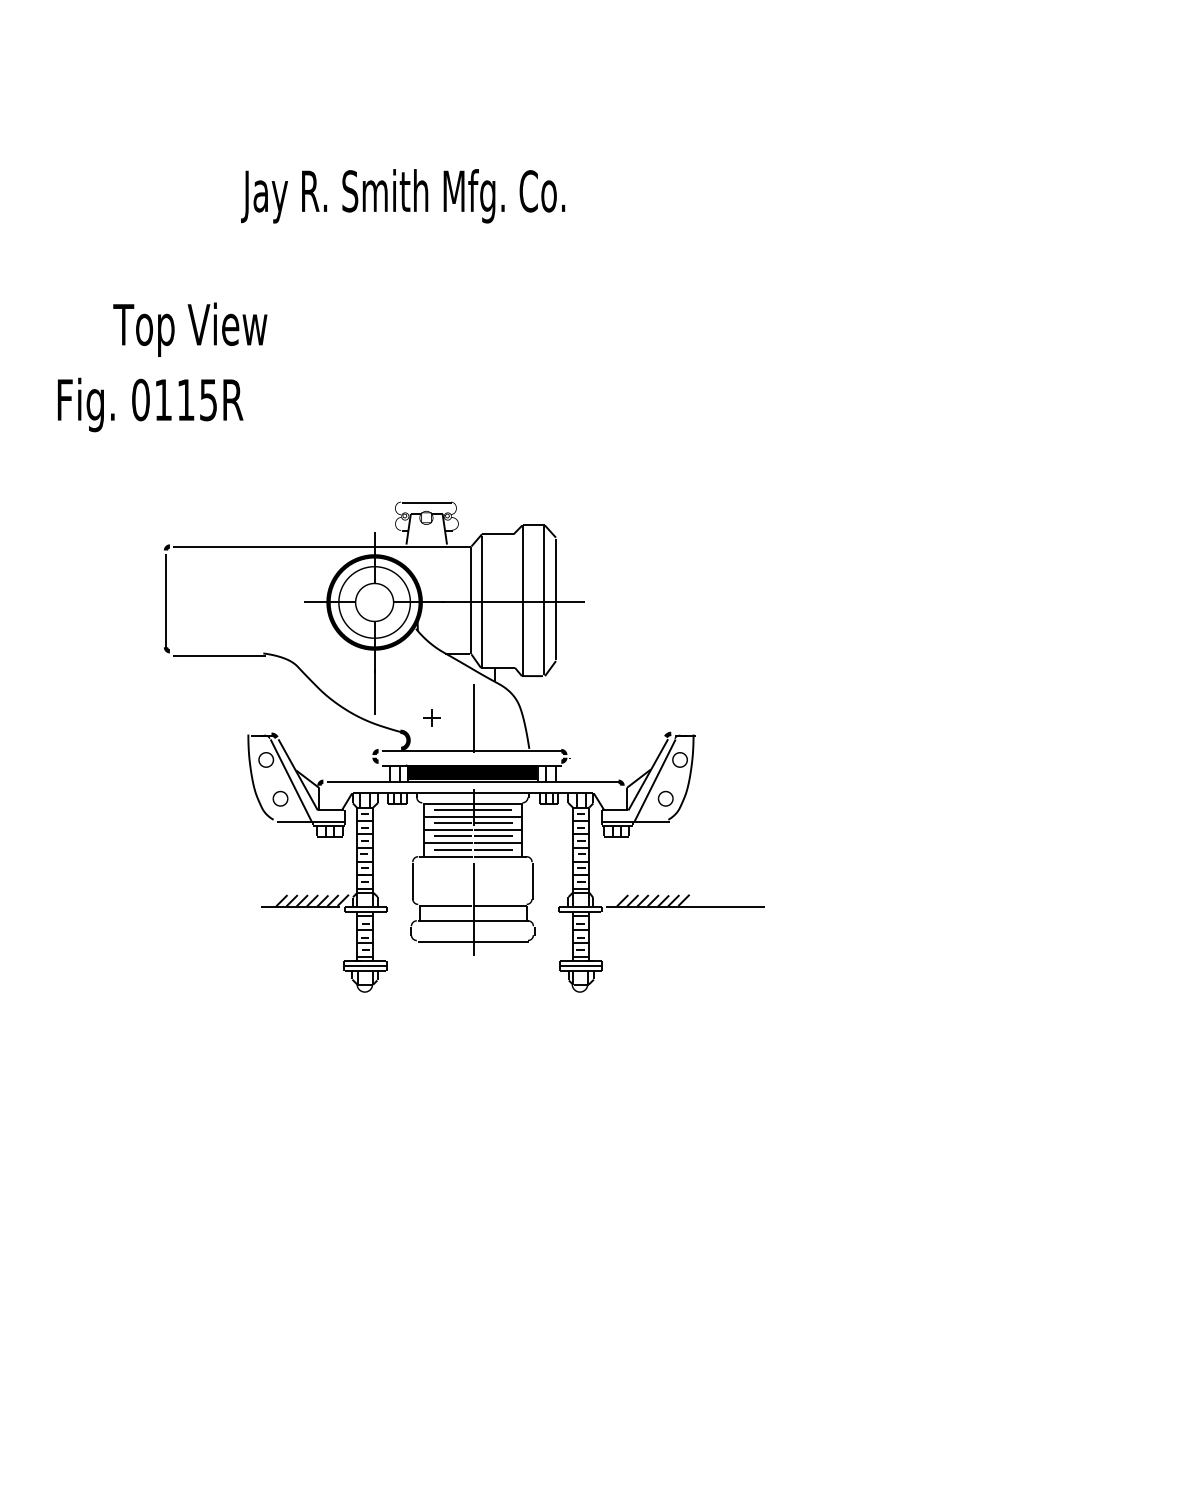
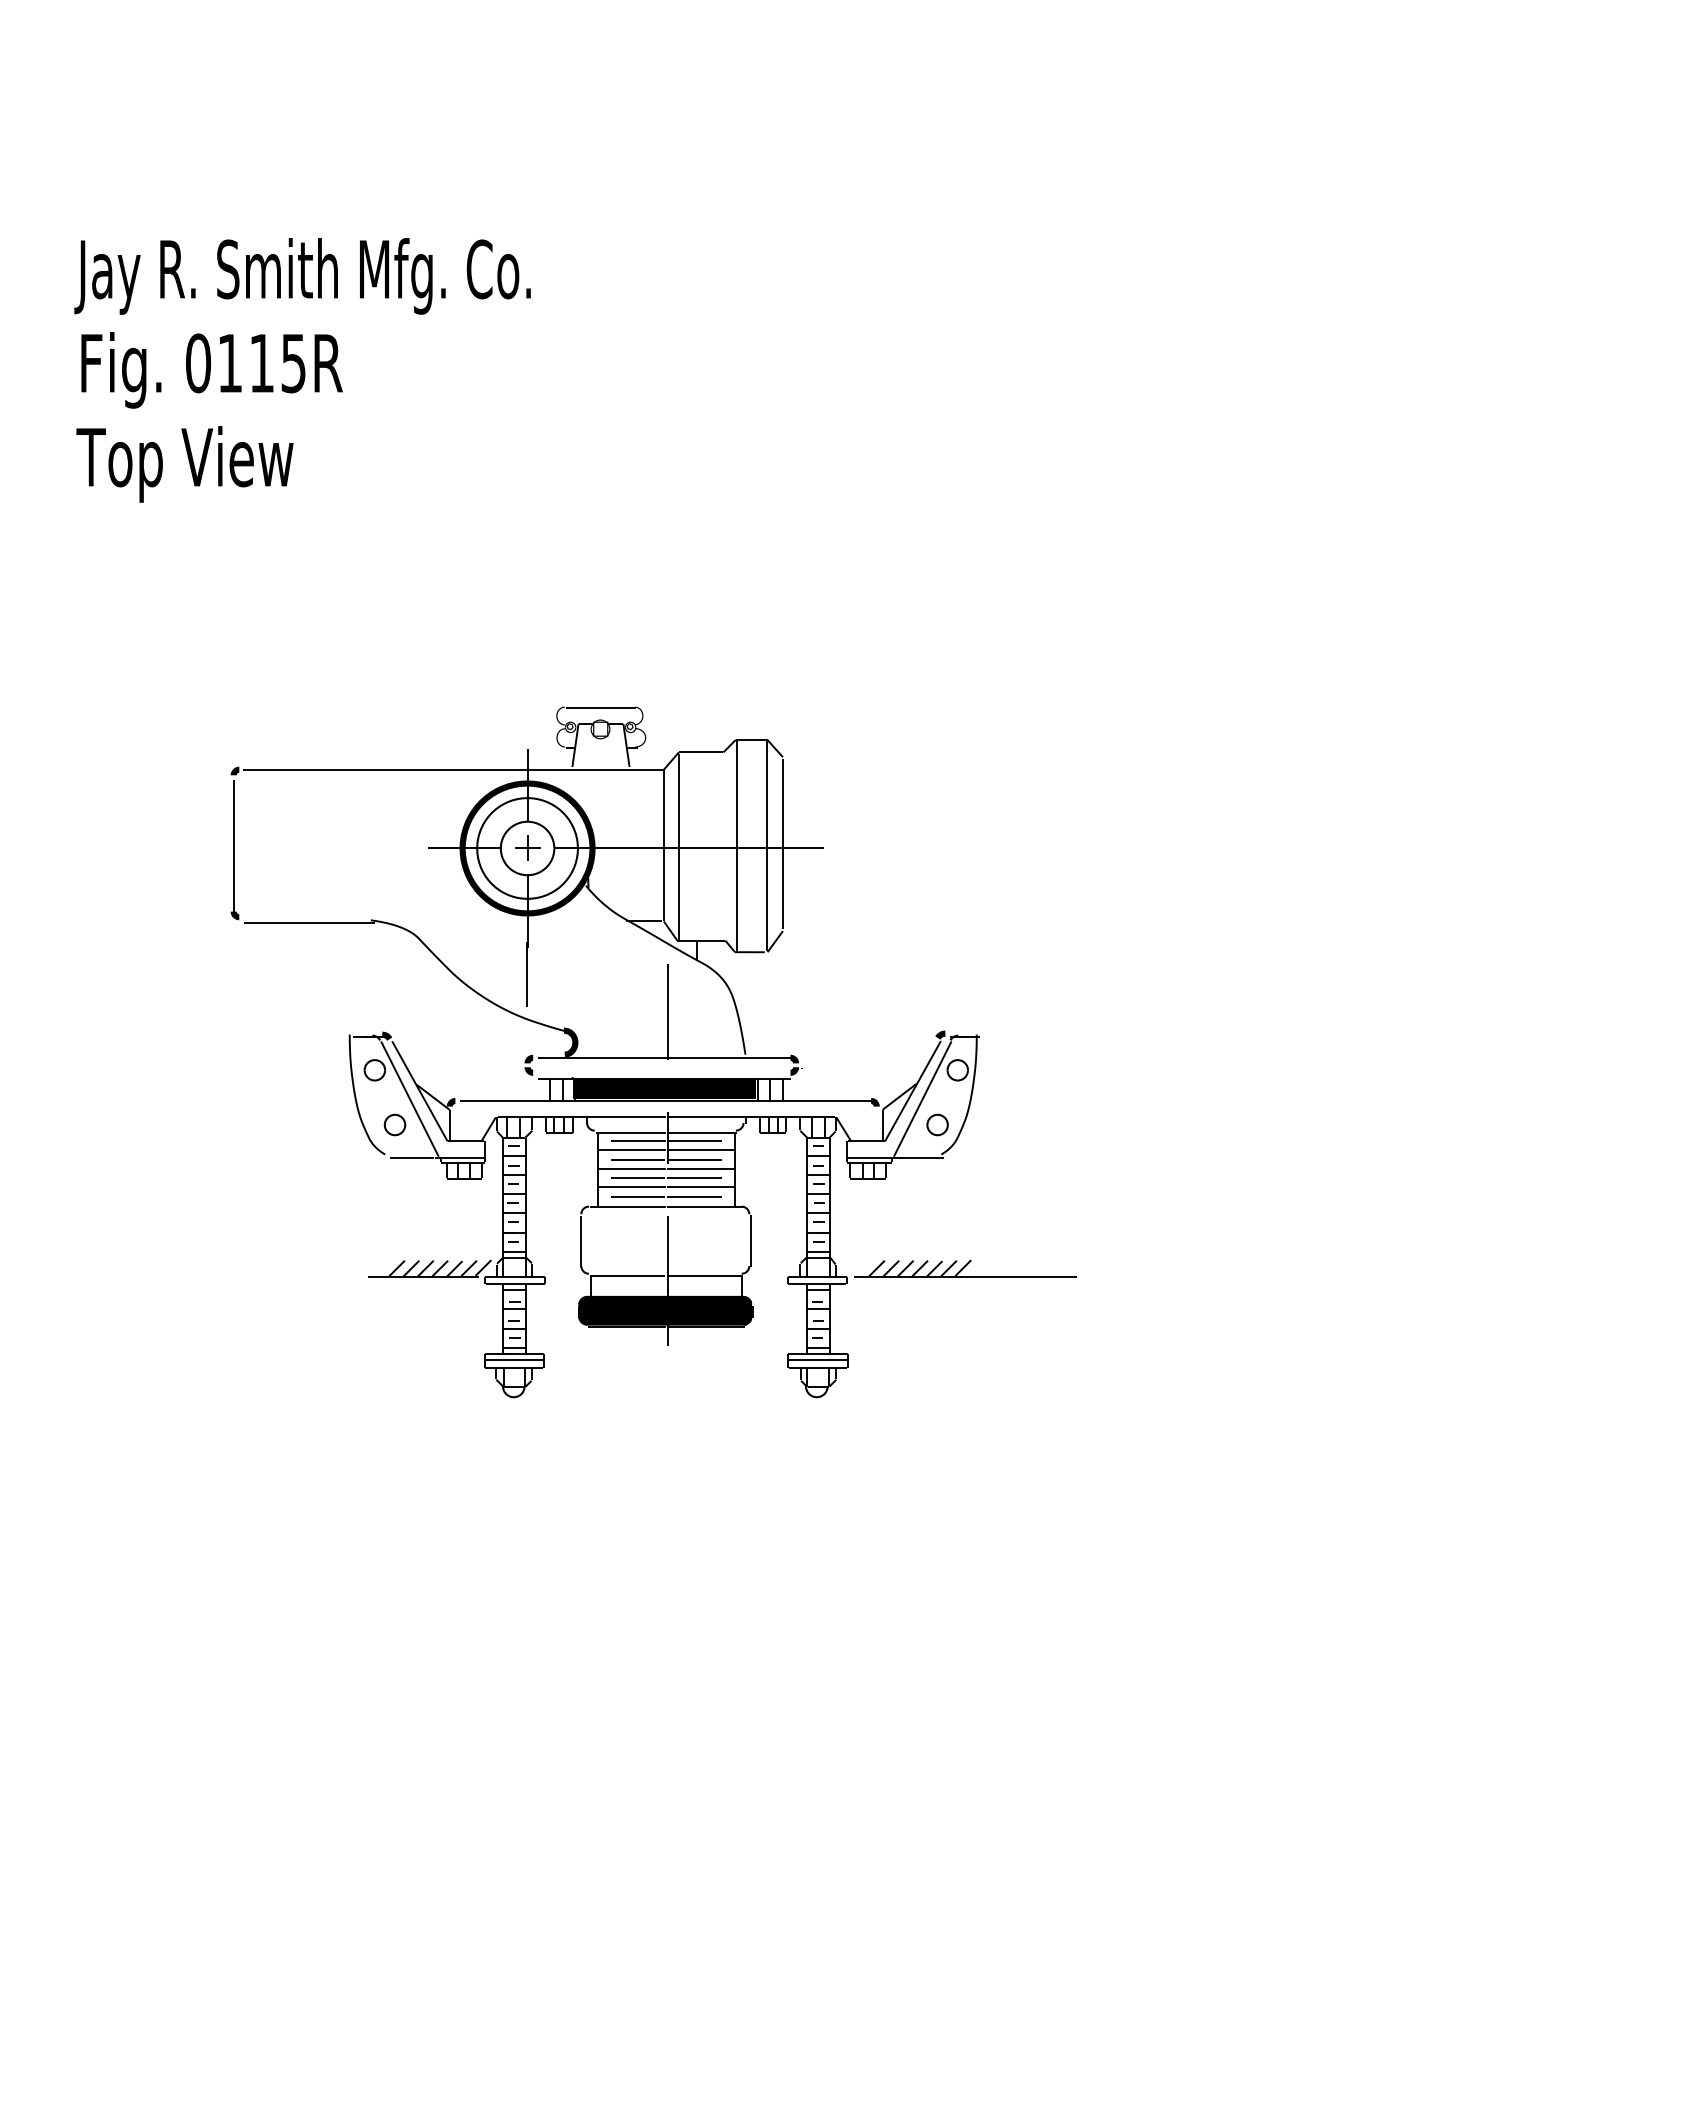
text: (402, 196) -> (302, 276), moved
text: (189, 329) -> (184, 464), moved
text: (150, 405) -> (211, 370), moved
part: (432, 717) -> (527, 847), moved
fill: (472, 930) -> (665, 1310), added

